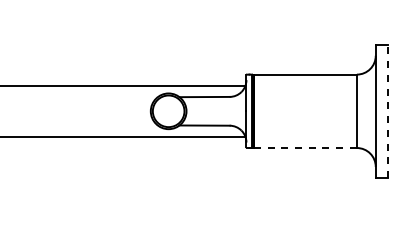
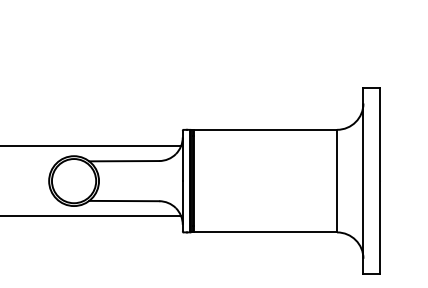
line: (387, 111) -> (379, 181), dashed -> solid
line: (305, 148) -> (265, 233), dashed -> solid

